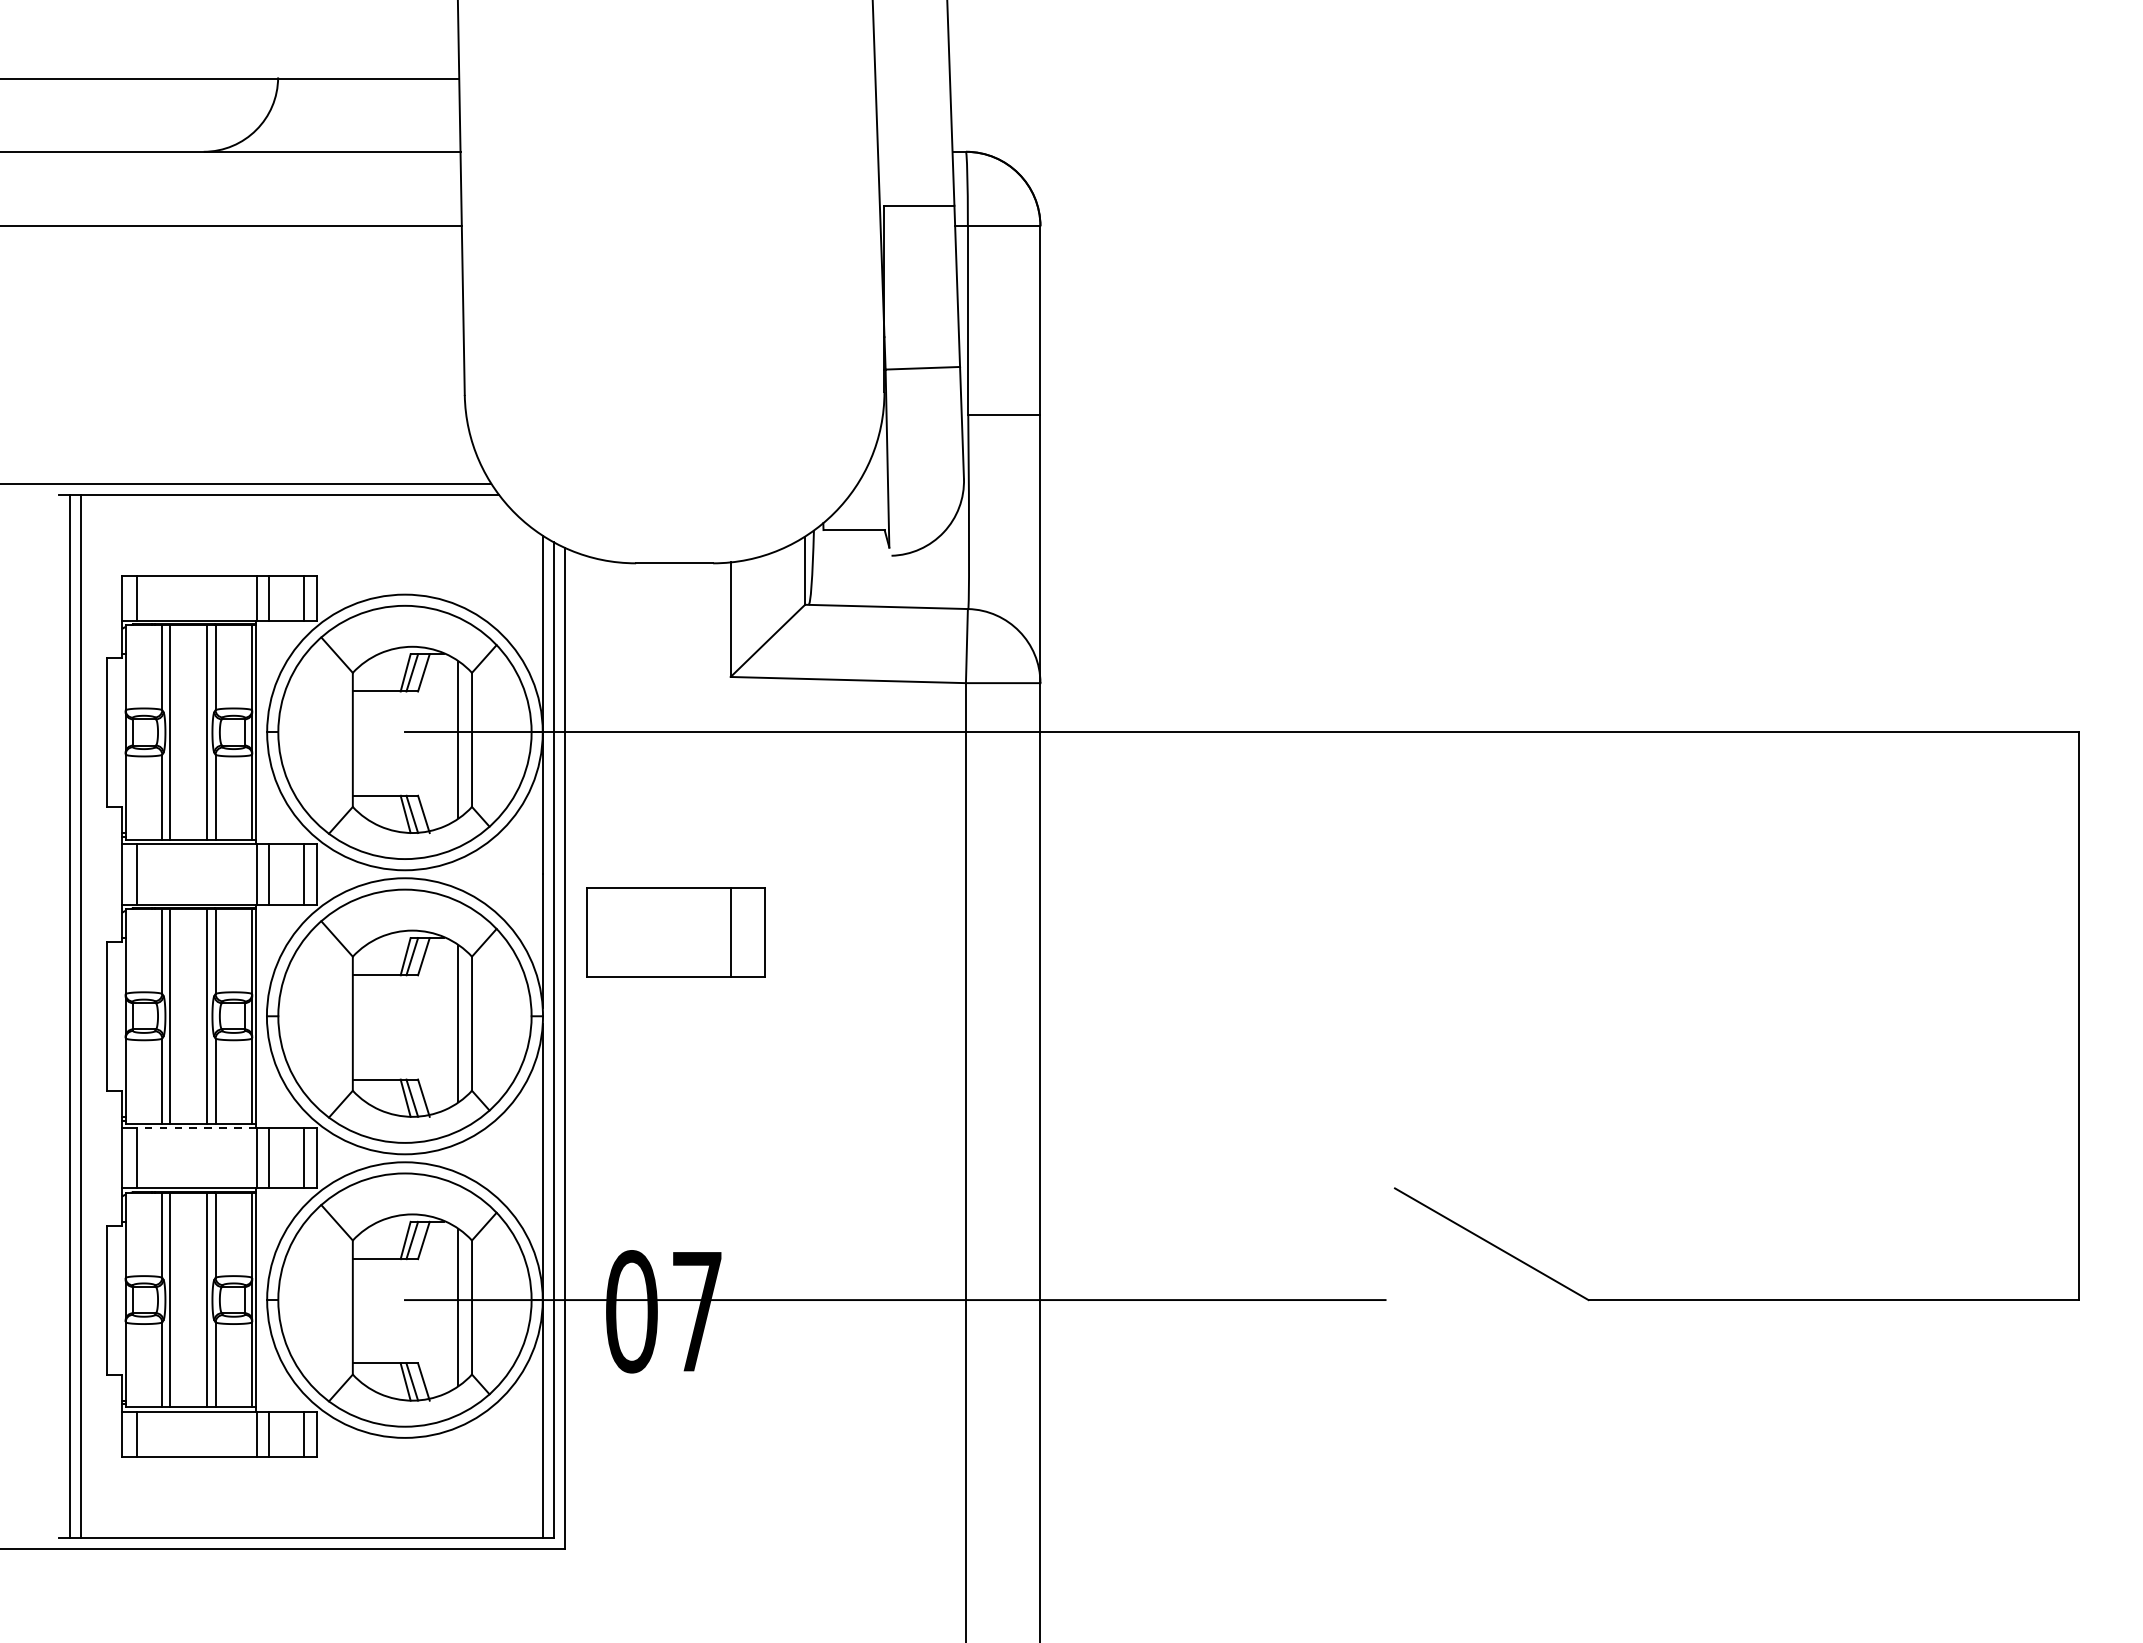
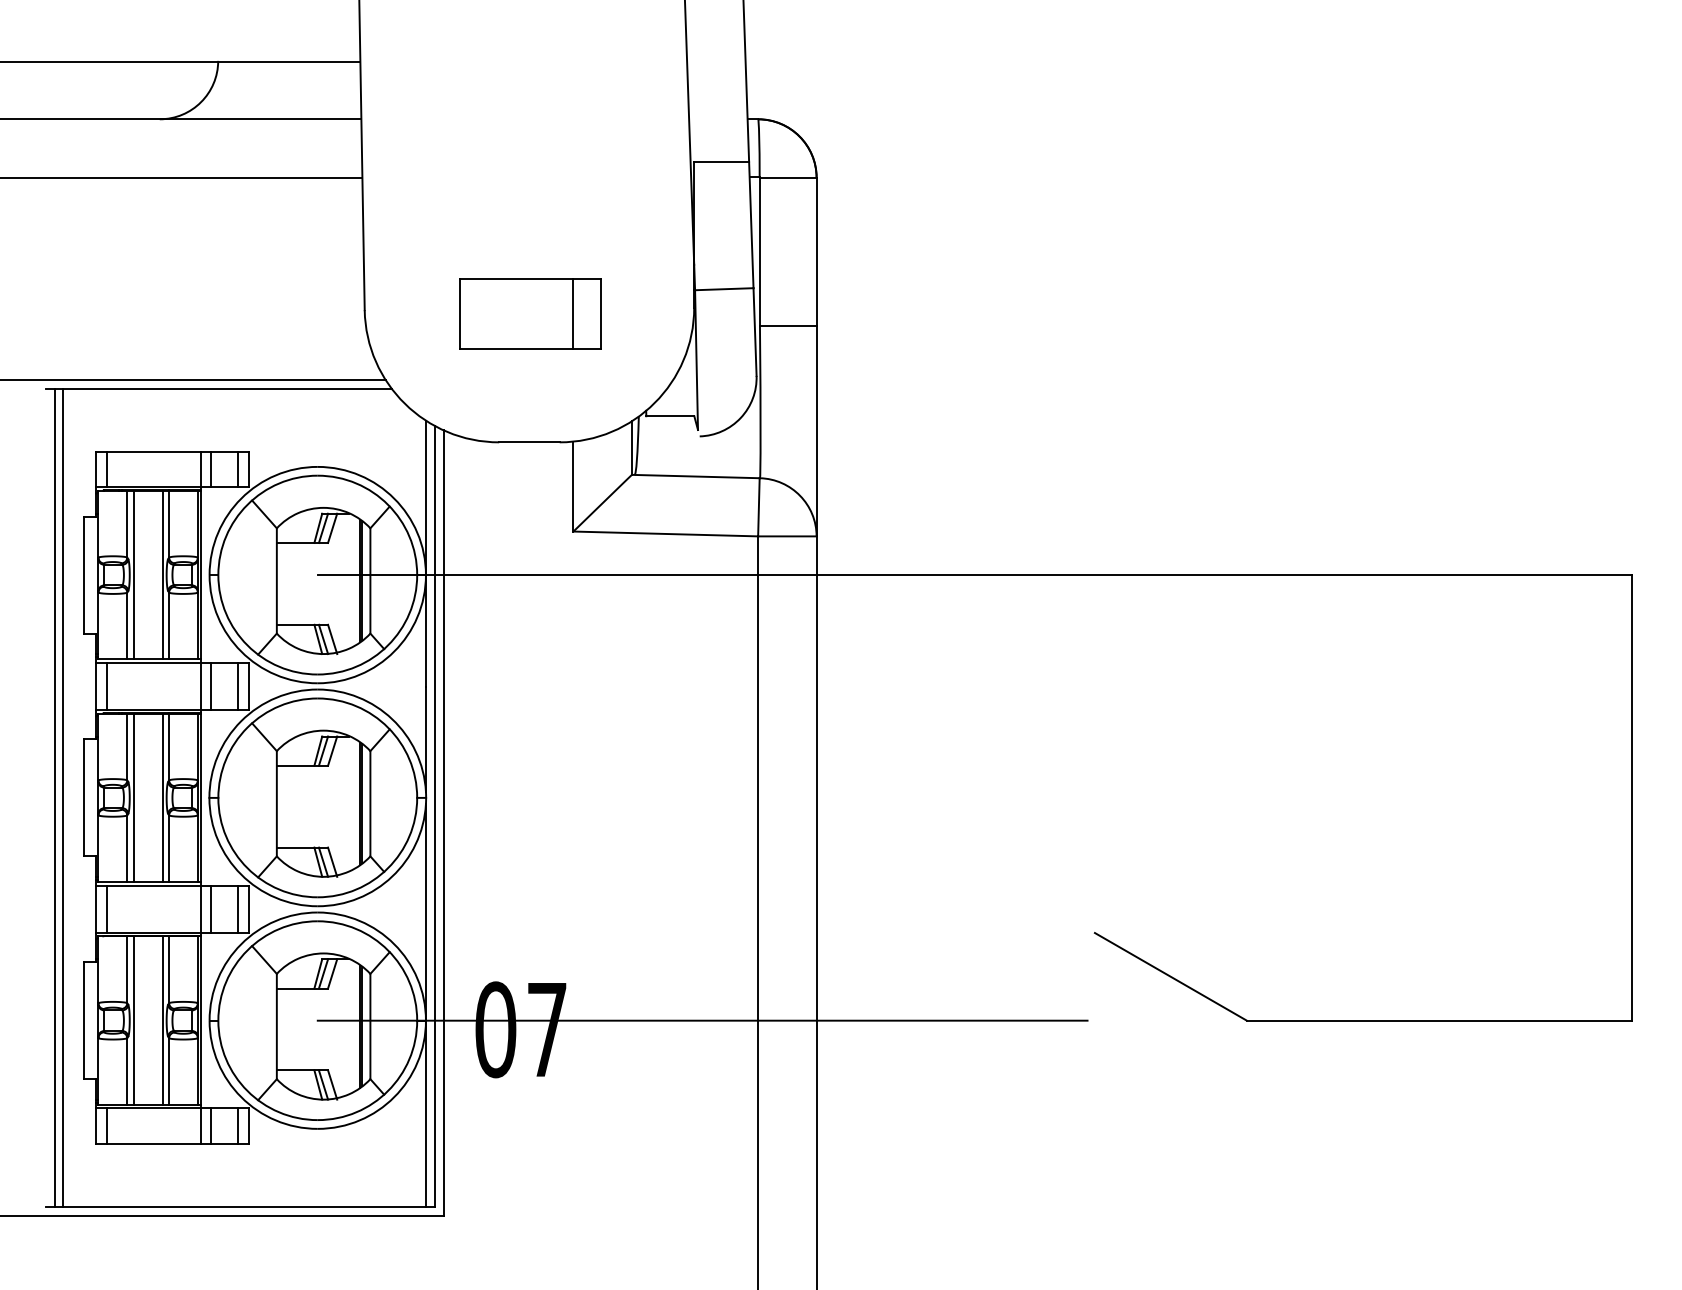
line: (461, 739) -> (362, 580), added
part: (675, 932) -> (530, 313), moved
line: (461, 1023) -> (362, 803), added
line: (196, 1128) -> (154, 885), dashed -> solid
line: (461, 1307) -> (362, 1026), added

